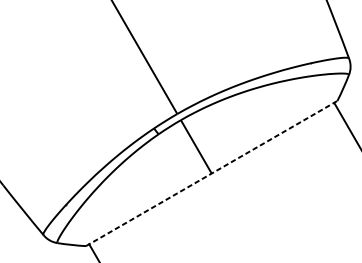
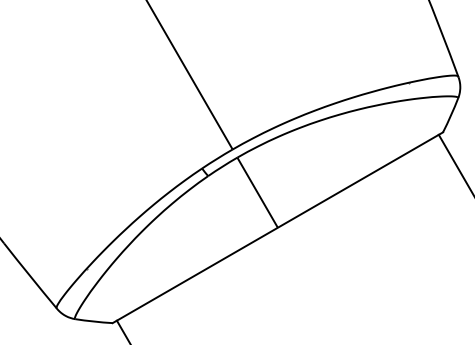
line: (211, 173) -> (277, 227), dashed -> solid

